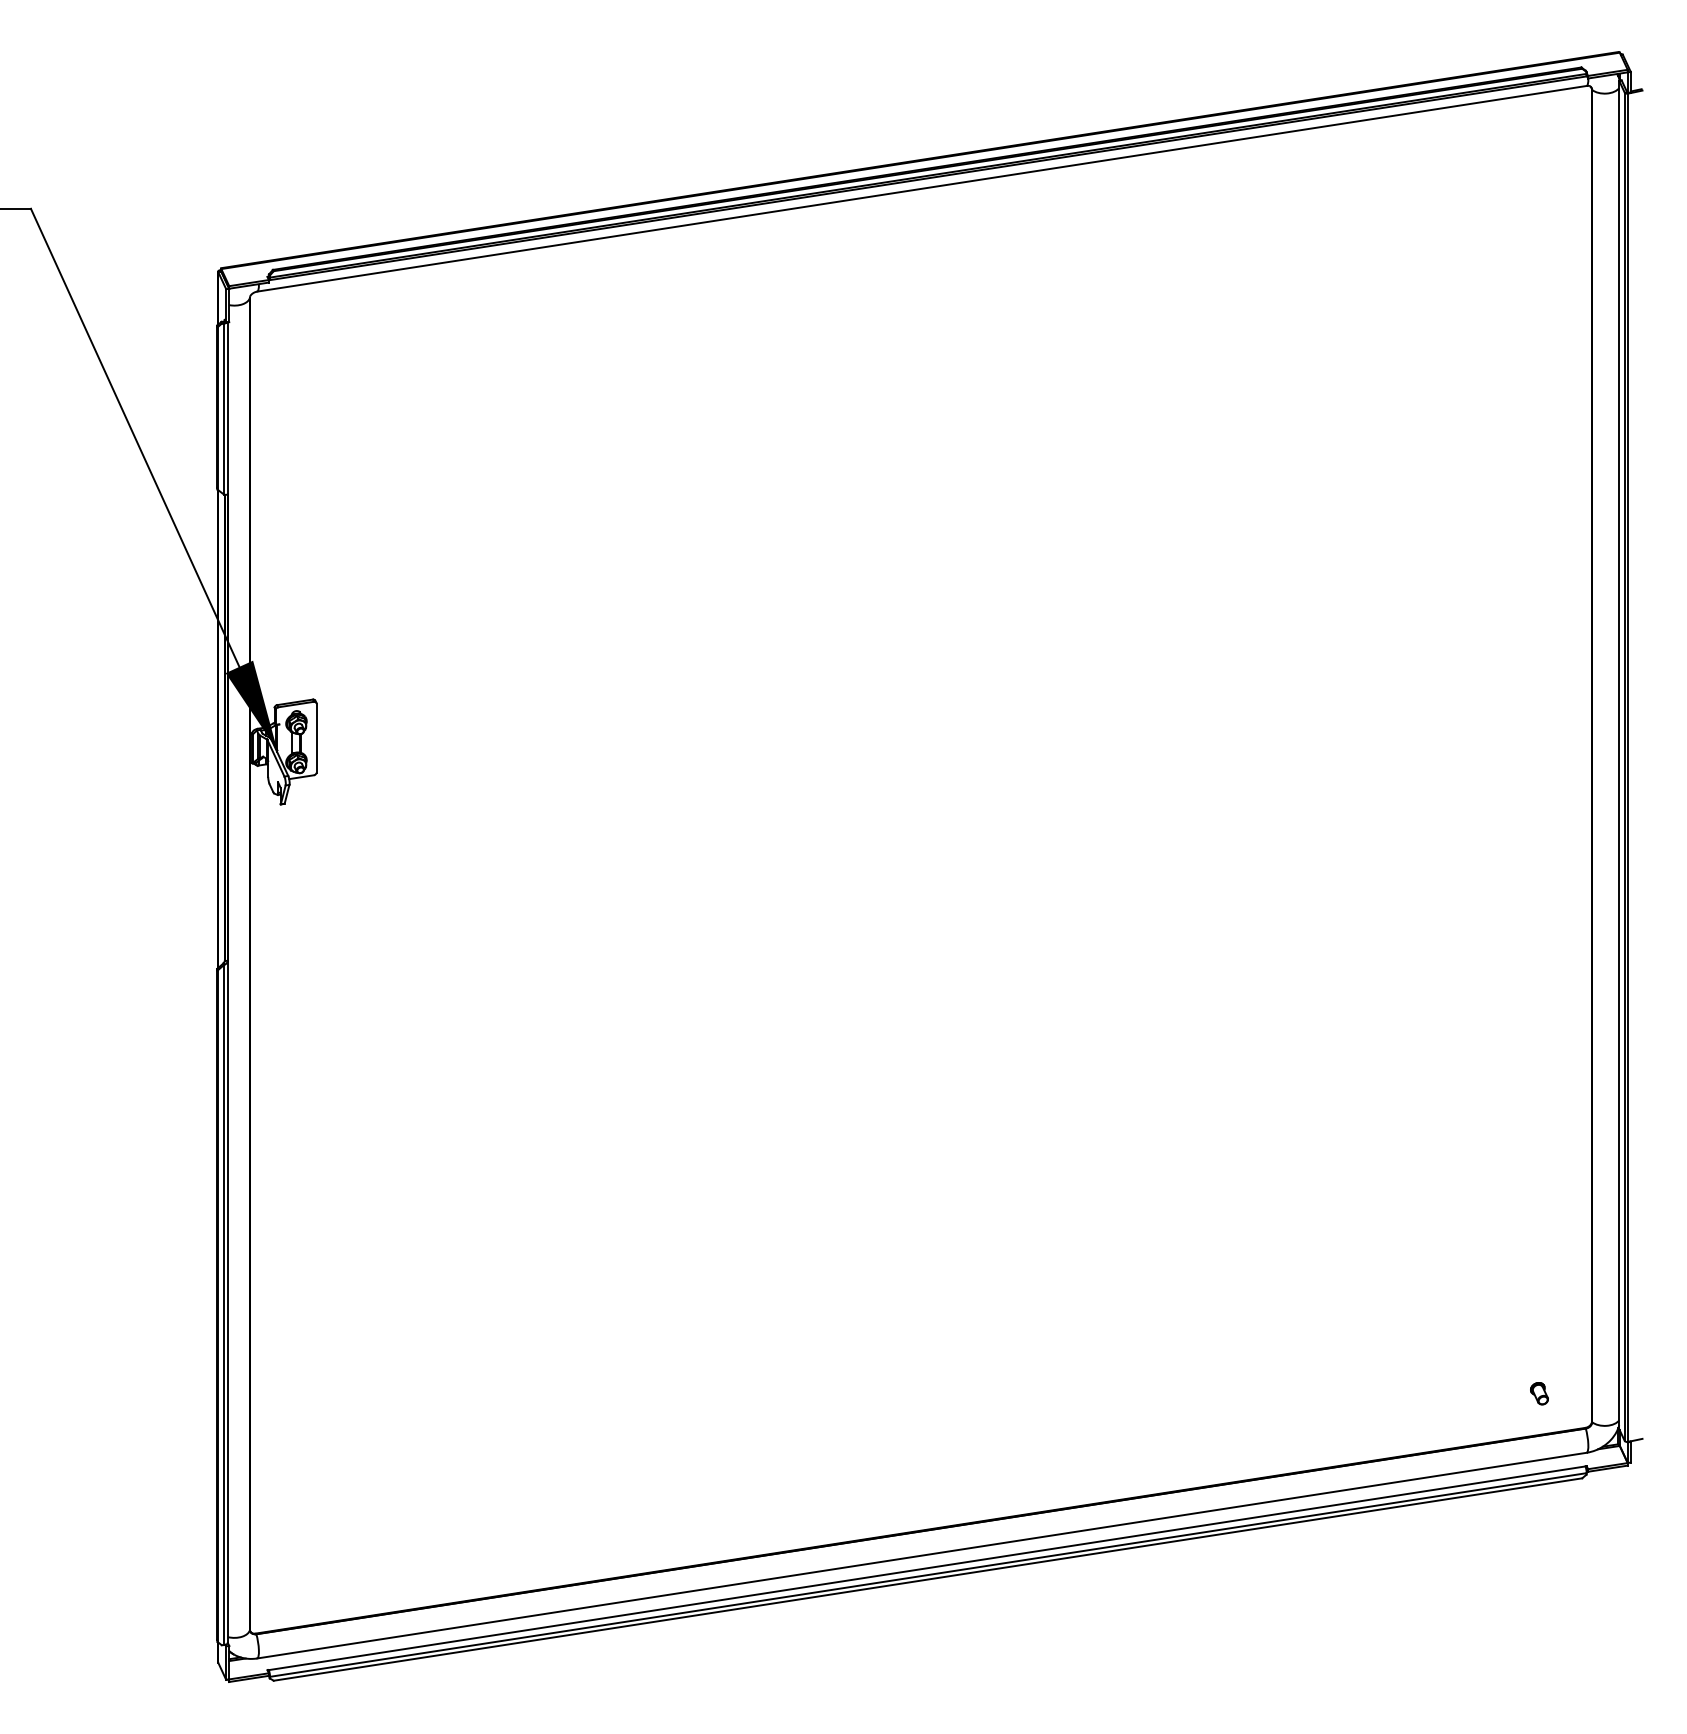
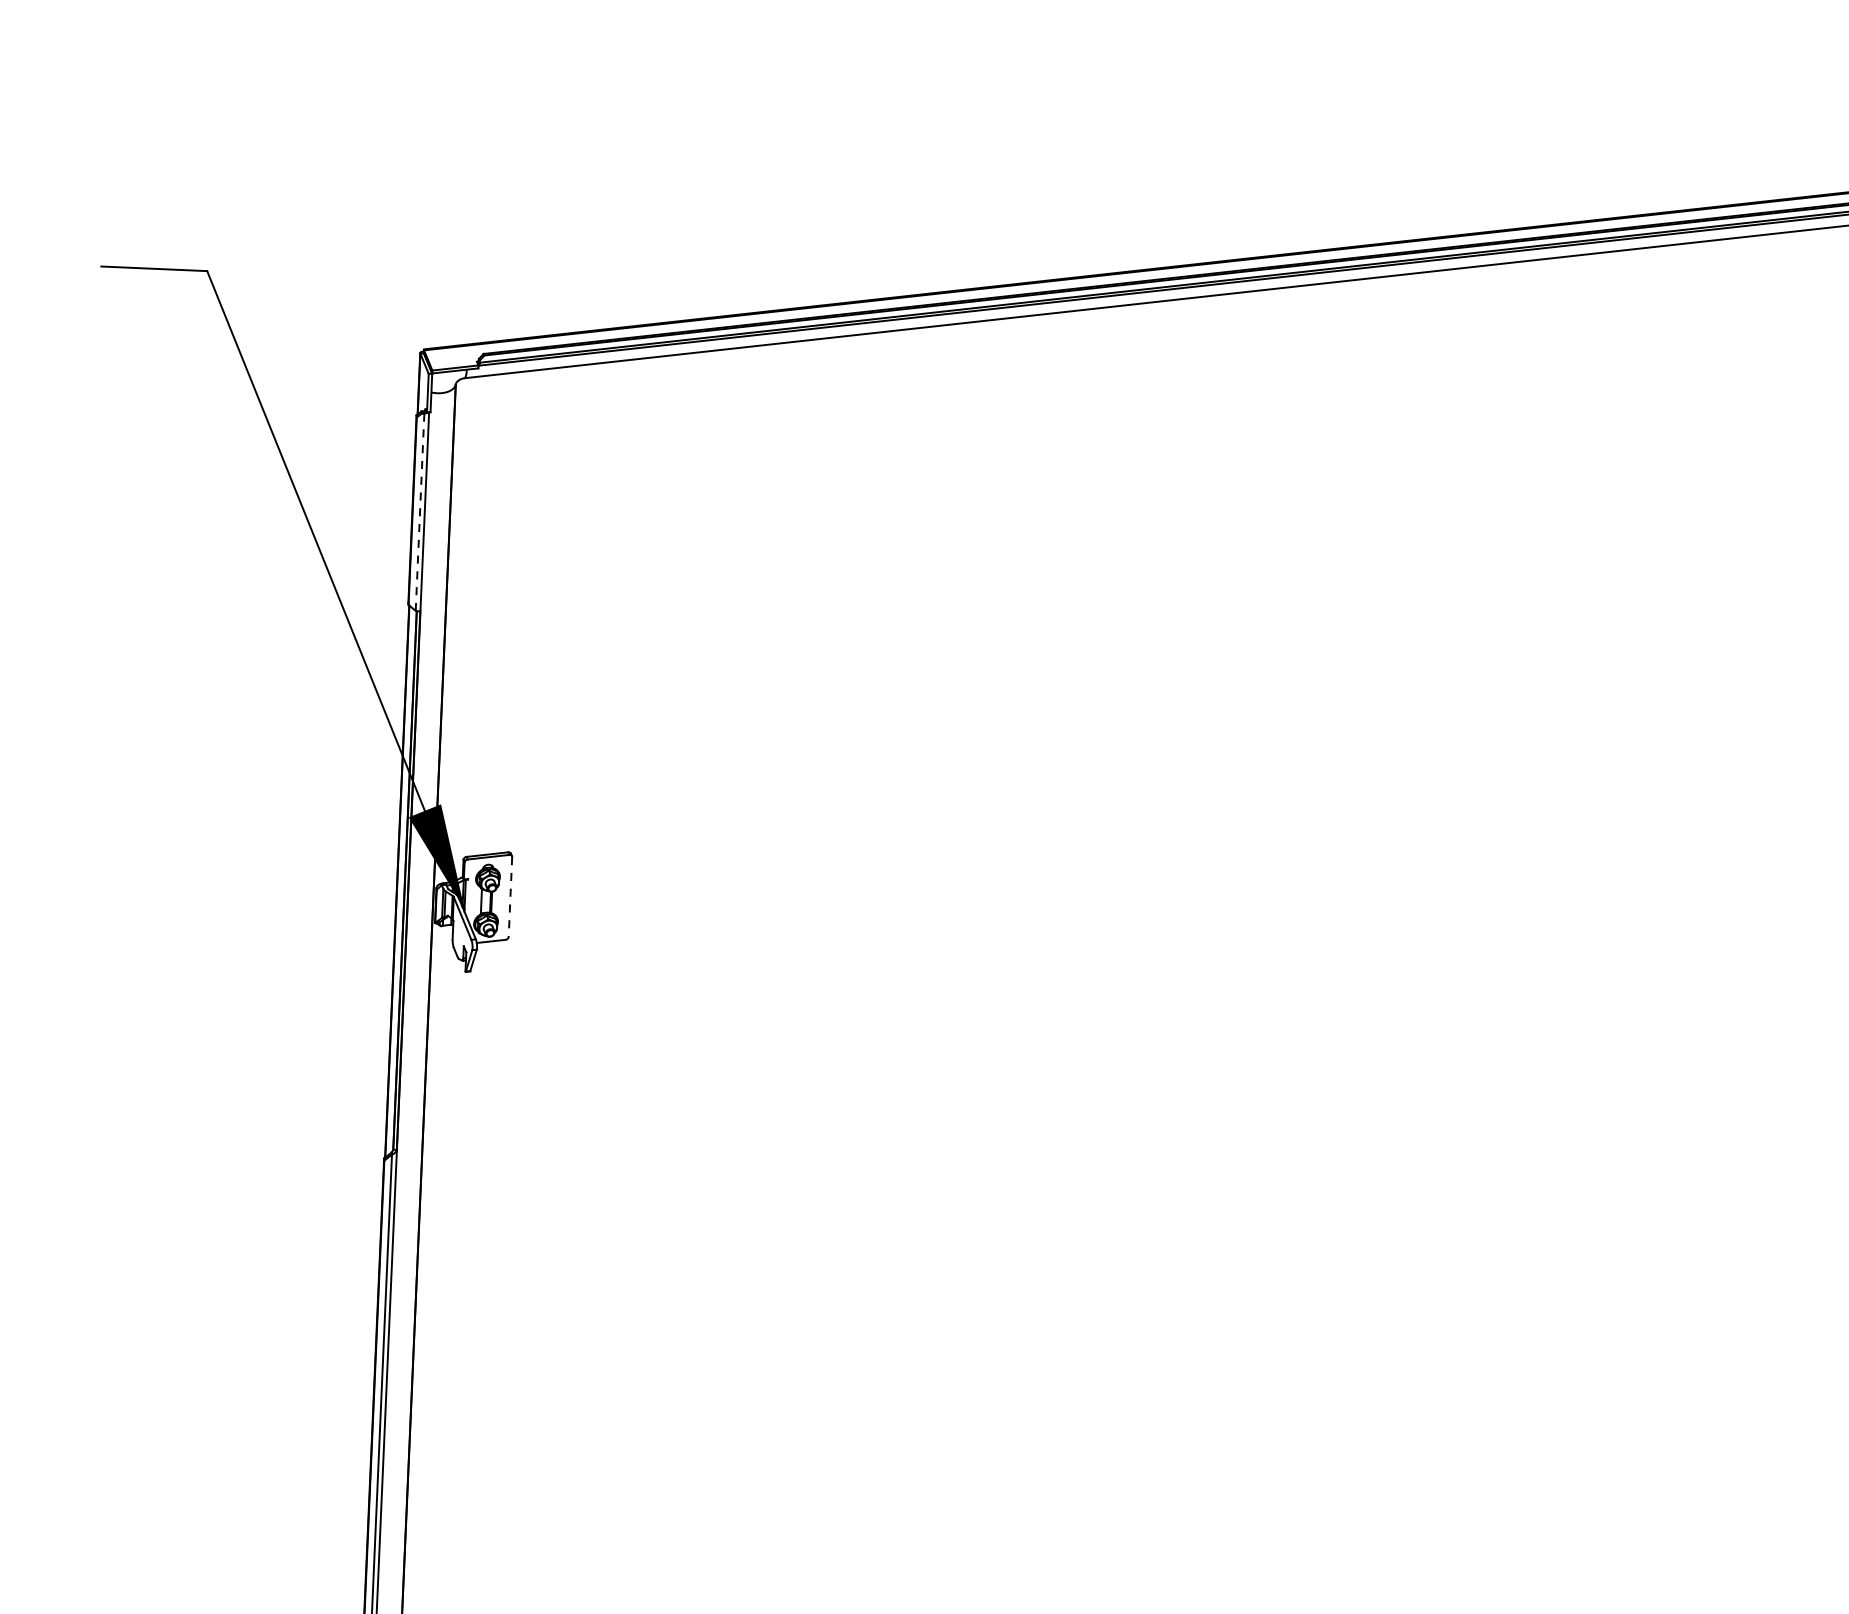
line: (223, 408) -> (419, 511), solid -> dashed
line: (316, 738) -> (510, 897), solid -> dashed

